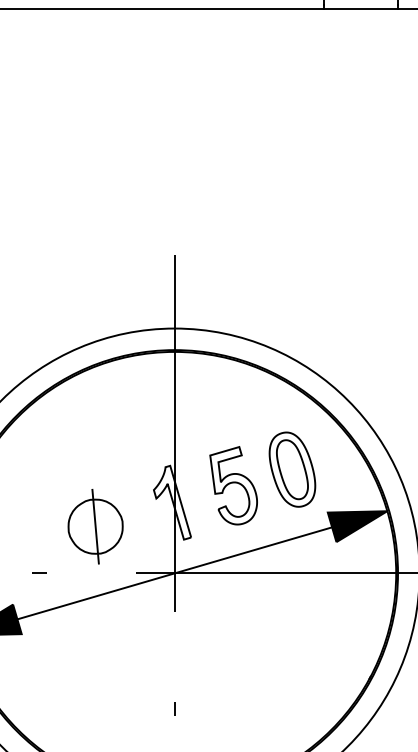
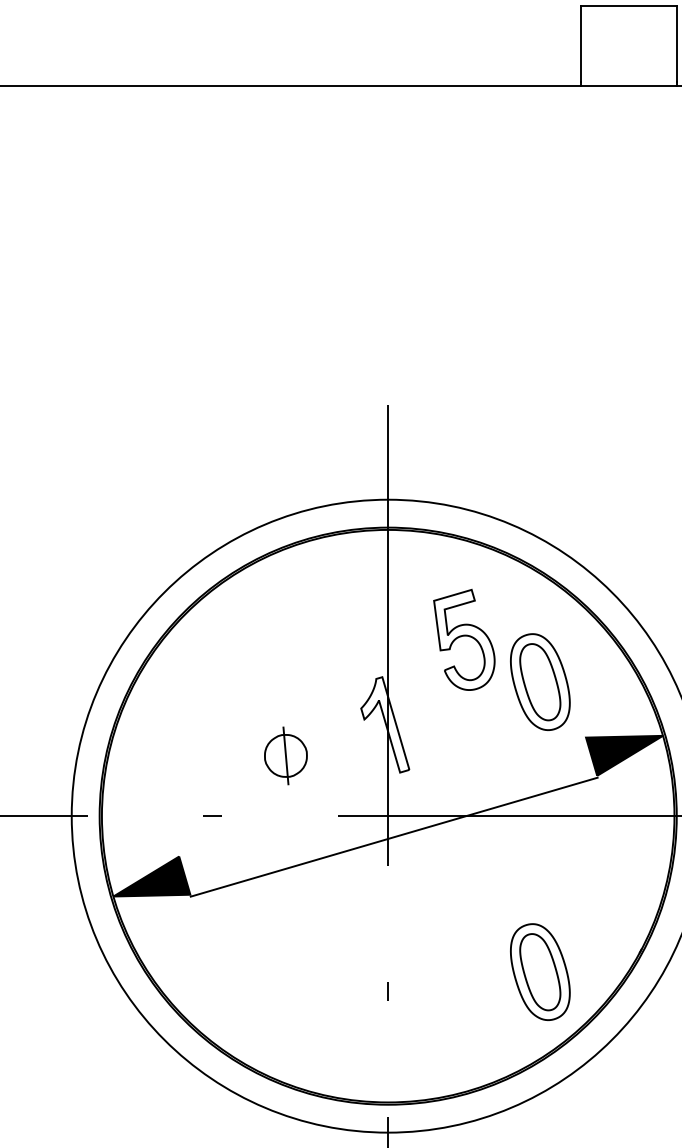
part: (233, 485) -> (464, 639), moved
part: (95, 526) -> (285, 755), size x0.6
line: (174, 572) -> (393, 836), moved
part: (292, 693) -> (540, 971), added

